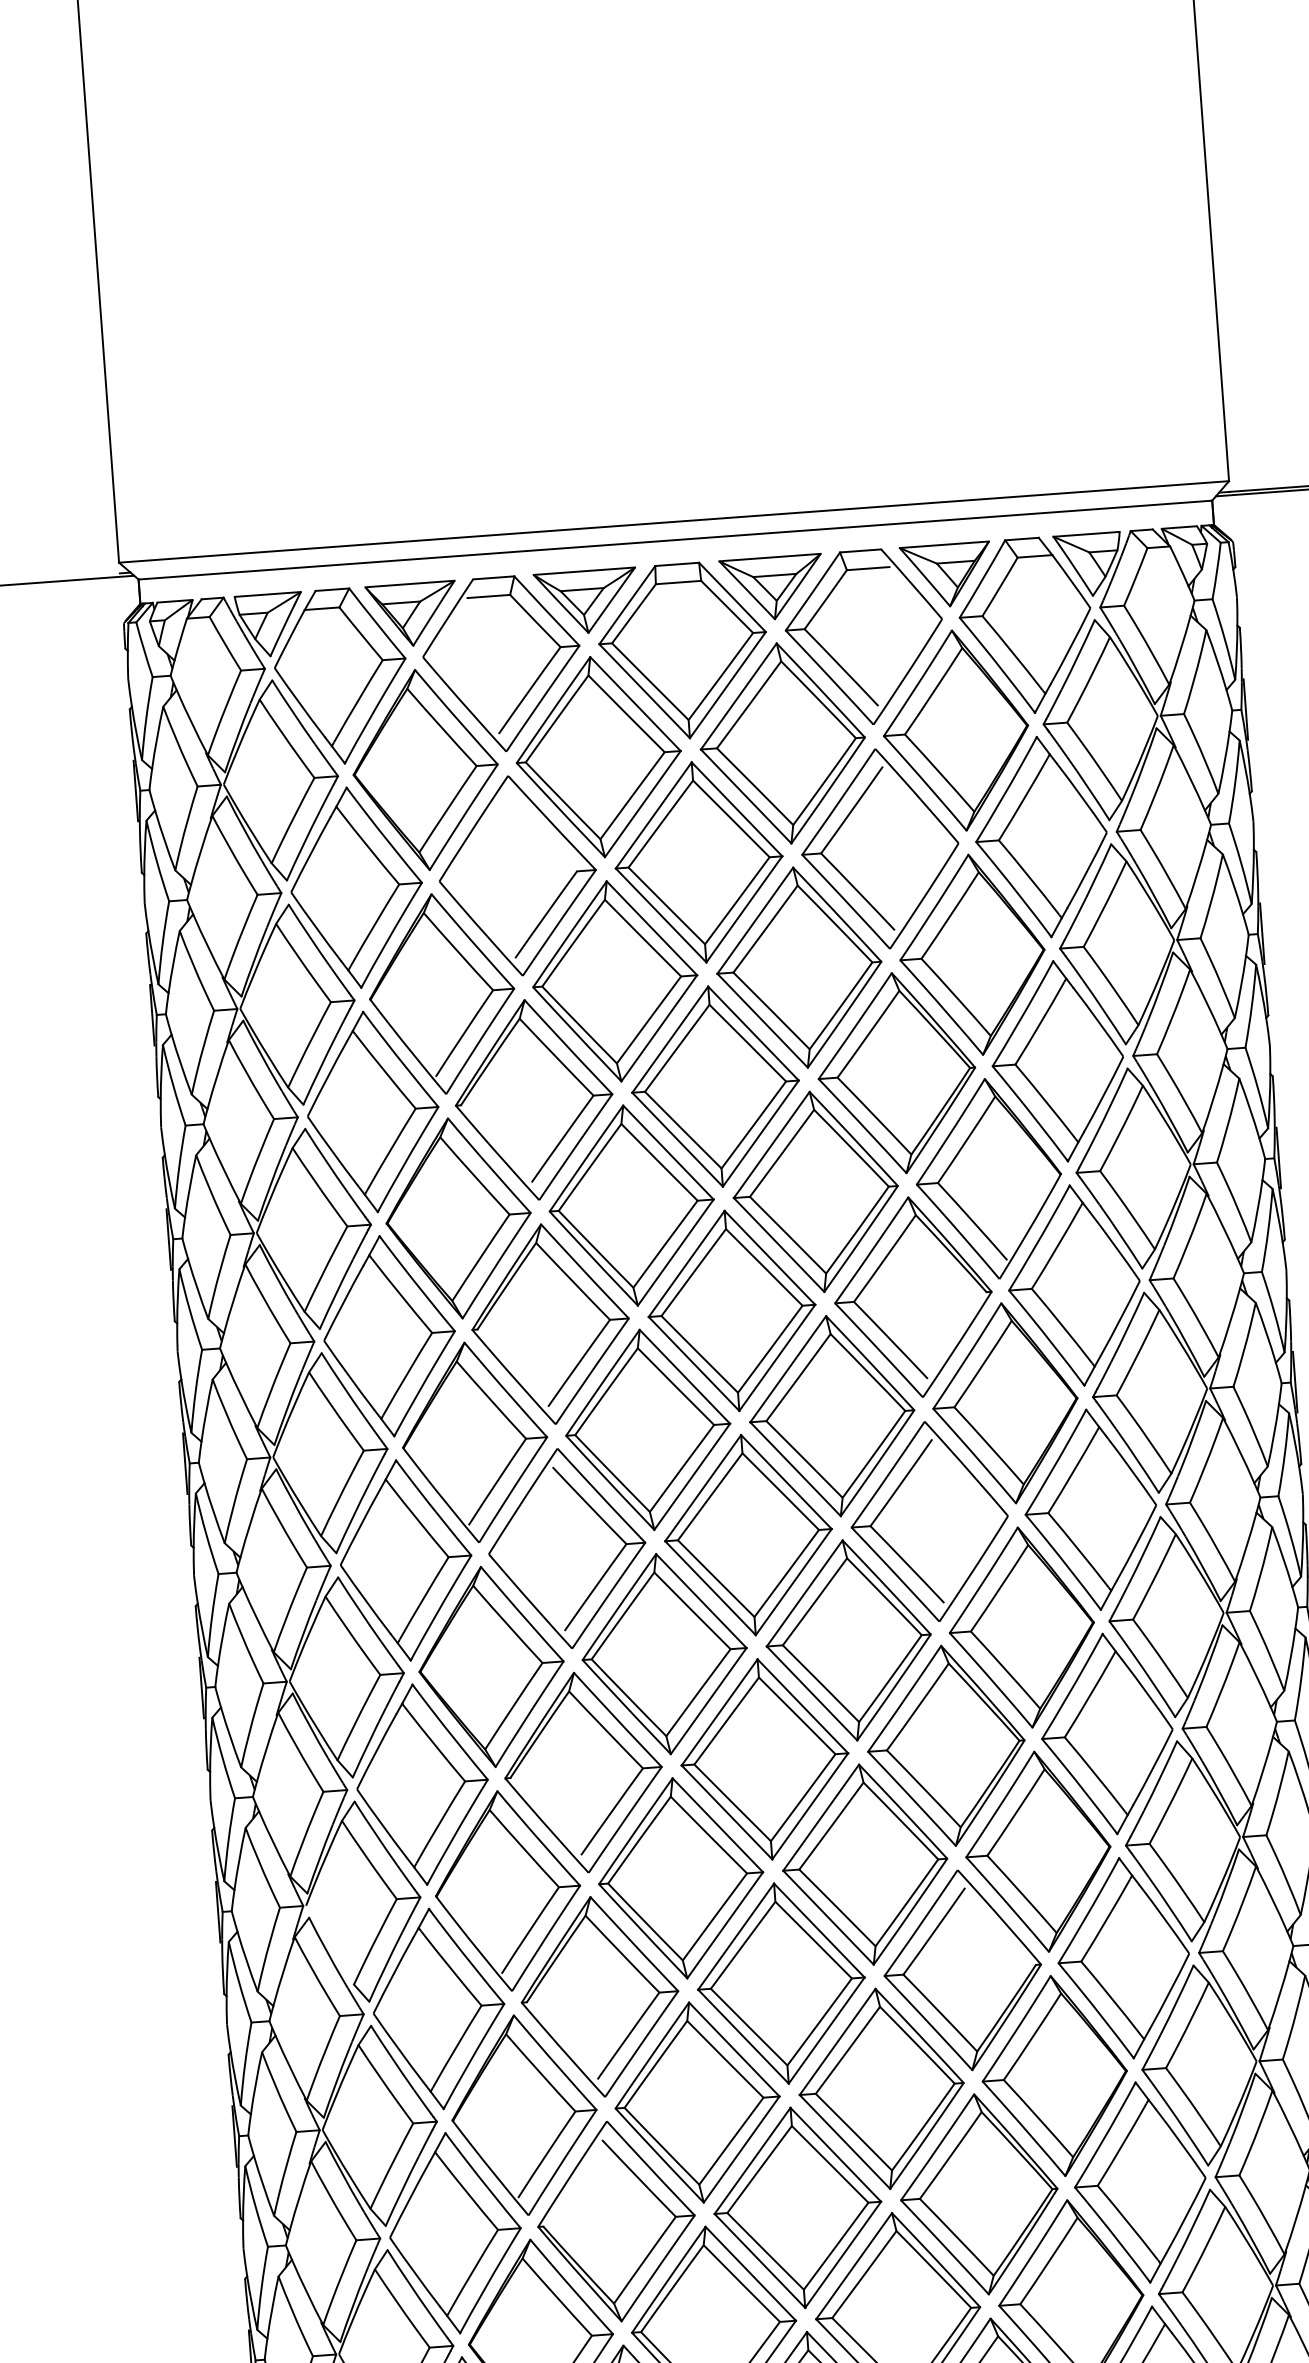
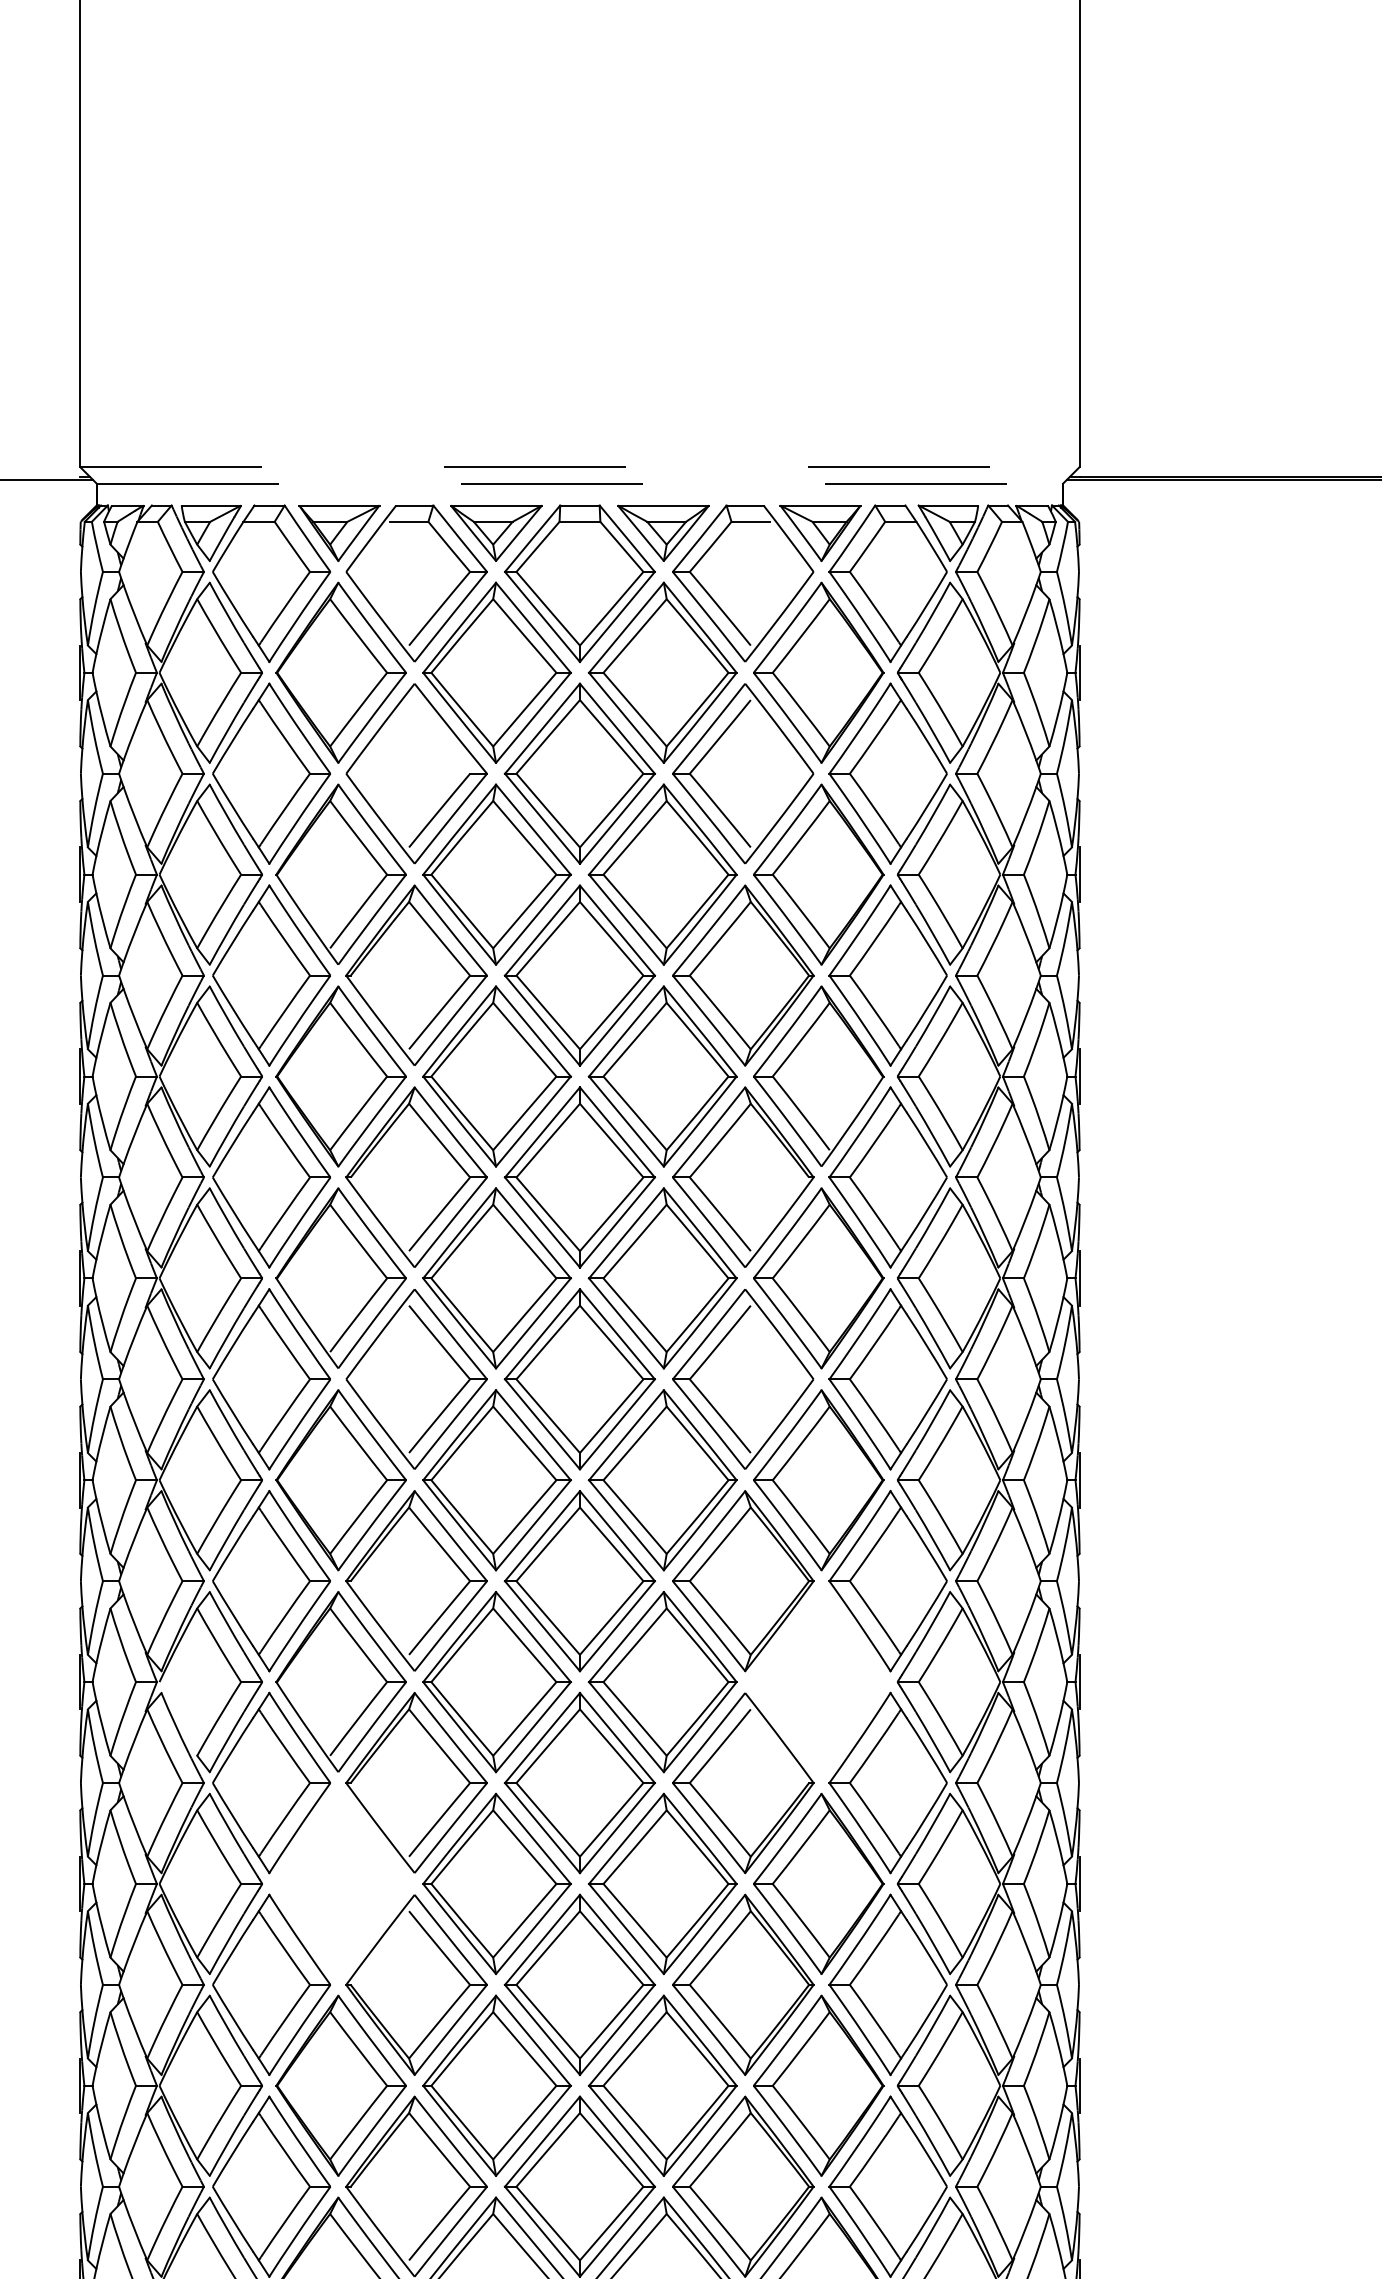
line: (673, 522) -> (579, 467), solid -> dashed
line: (676, 539) -> (580, 483), solid -> dashed
part: (1038, 1852) -> (818, 1682), removed
part: (523, 2114) -> (340, 1883), removed

